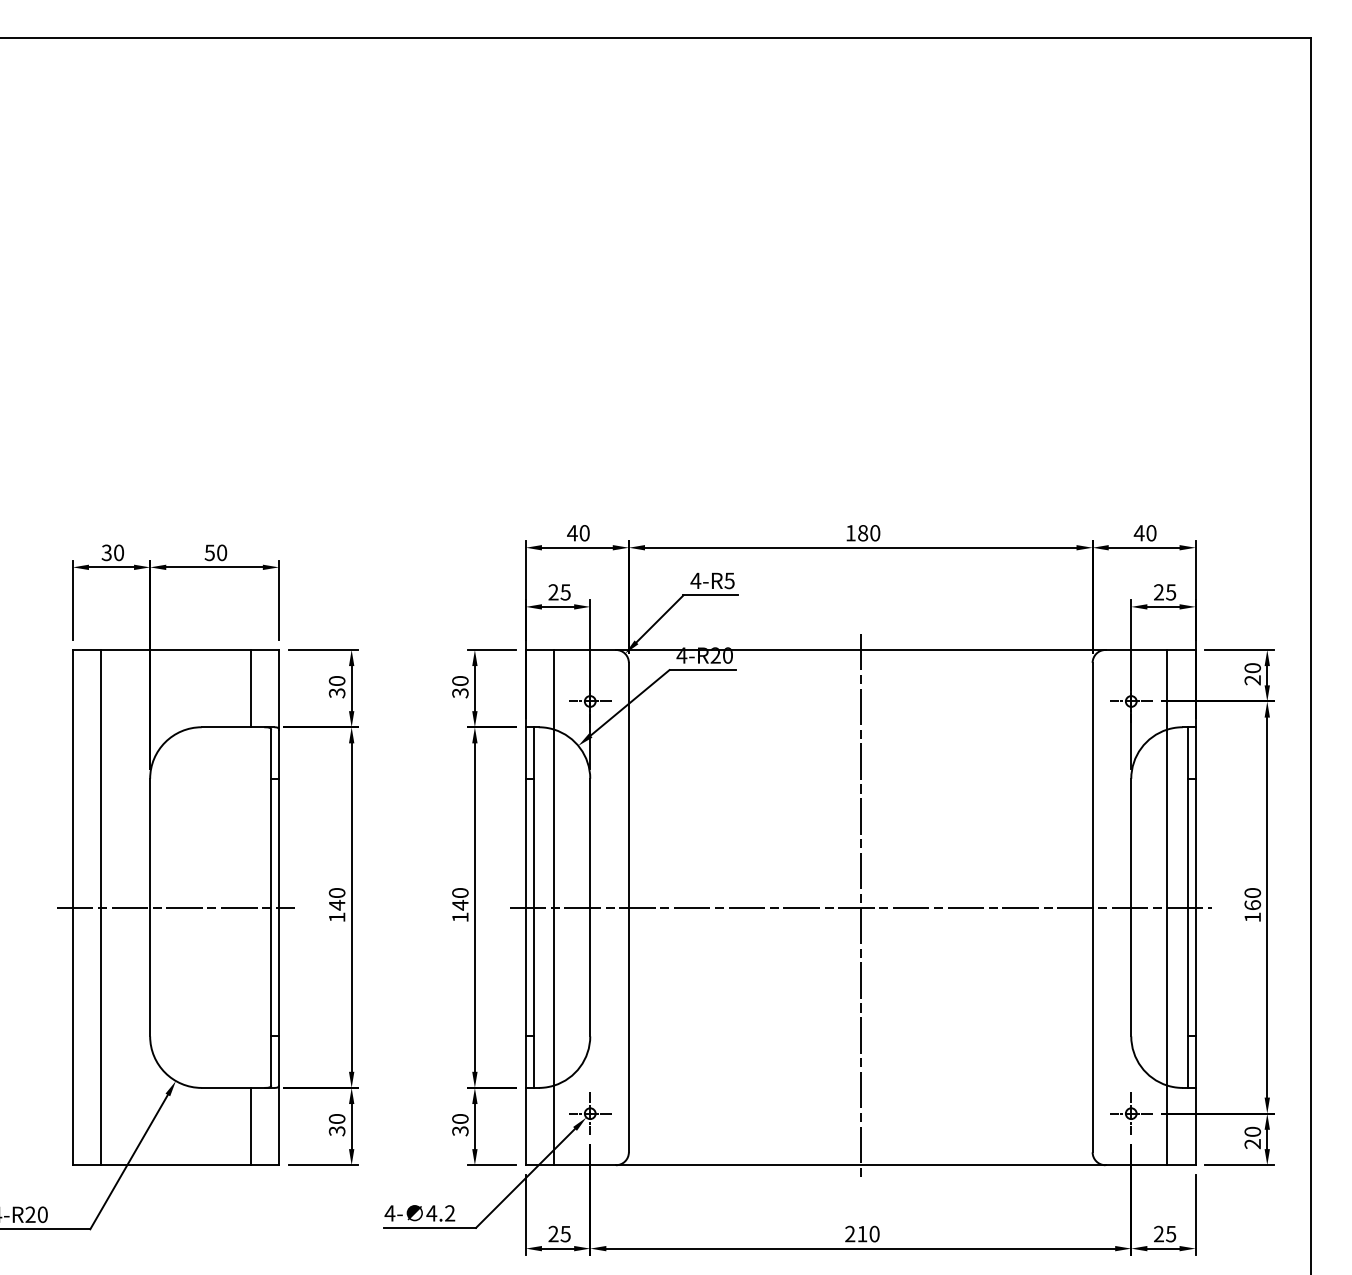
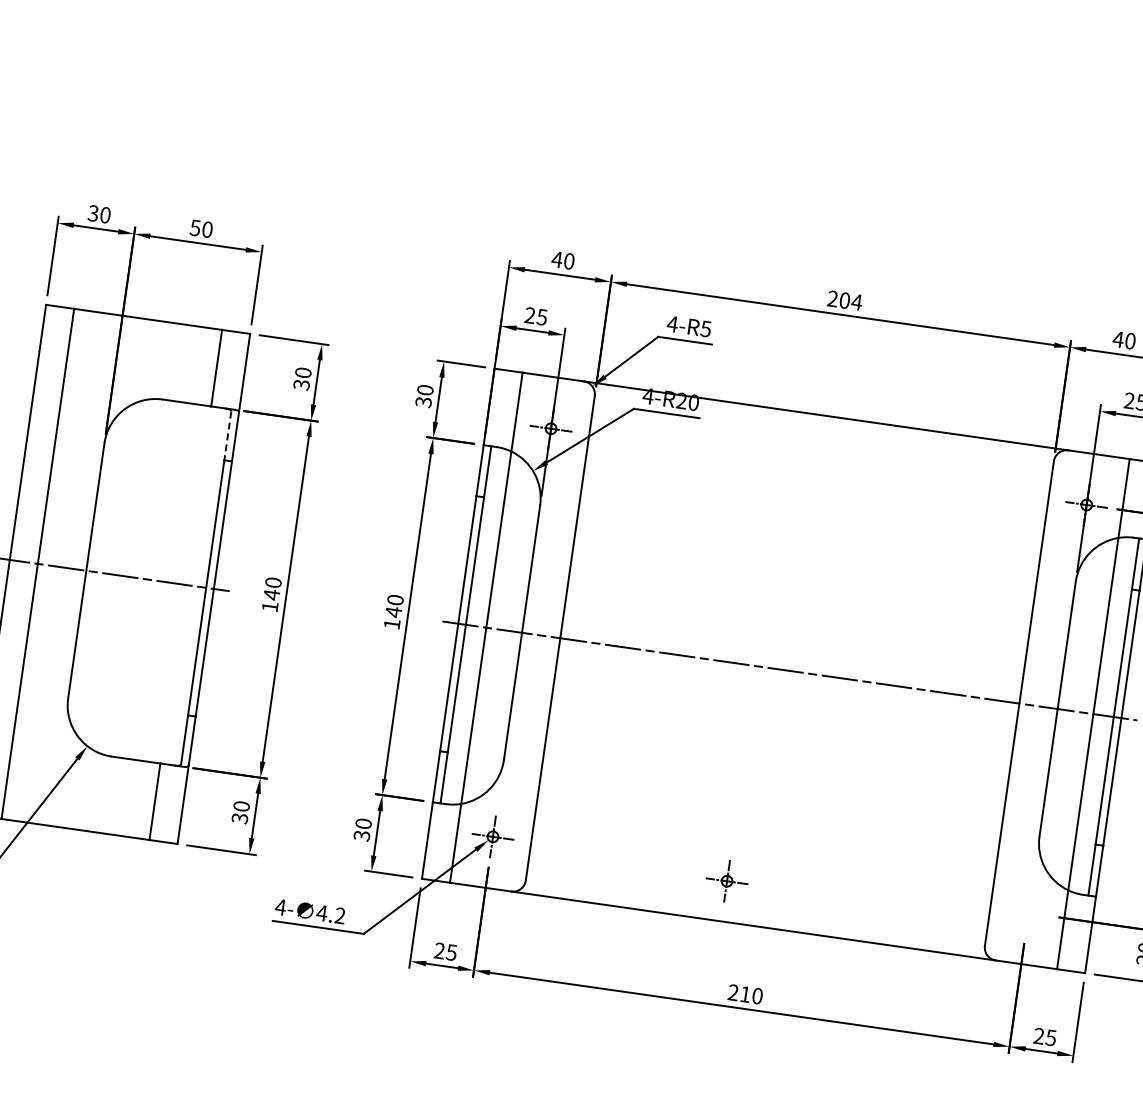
text: (862, 533) -> (844, 300), 180 -> 204
line: (271, 754) -> (228, 436), solid -> dashed
line: (860, 907) -> (789, 670), removed
part: (1131, 1113) -> (727, 881), moved

